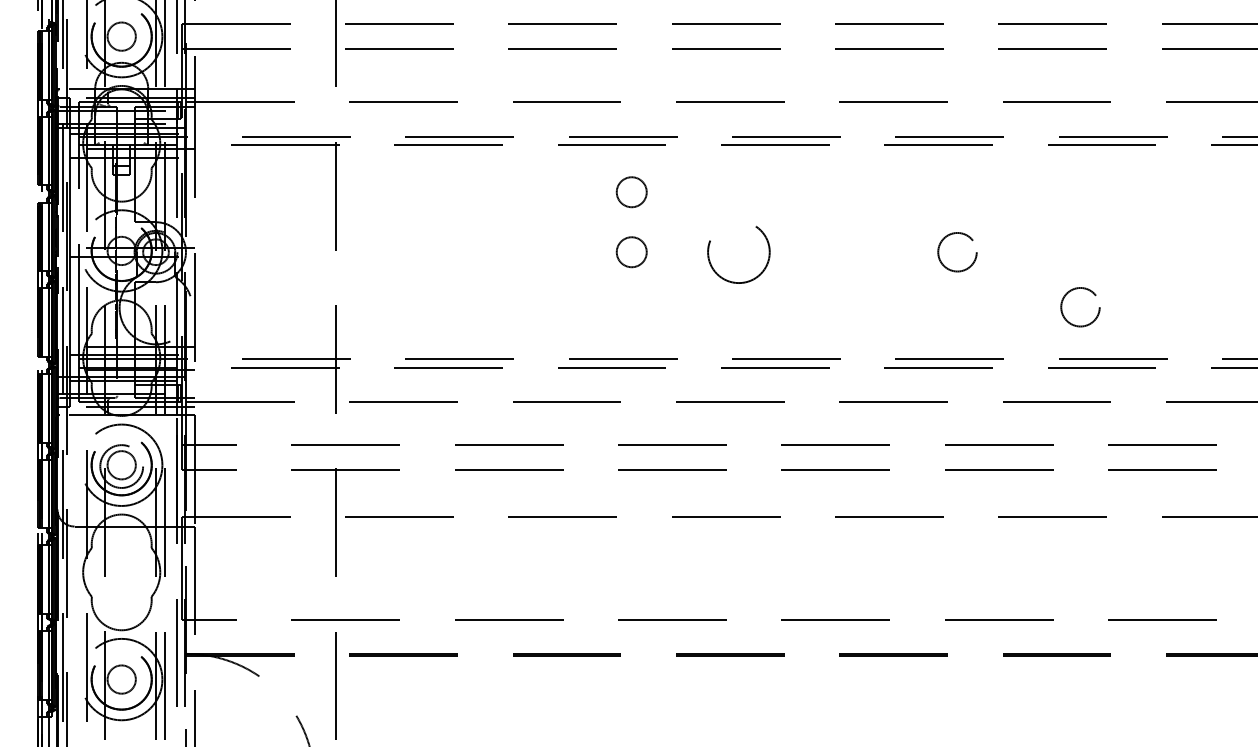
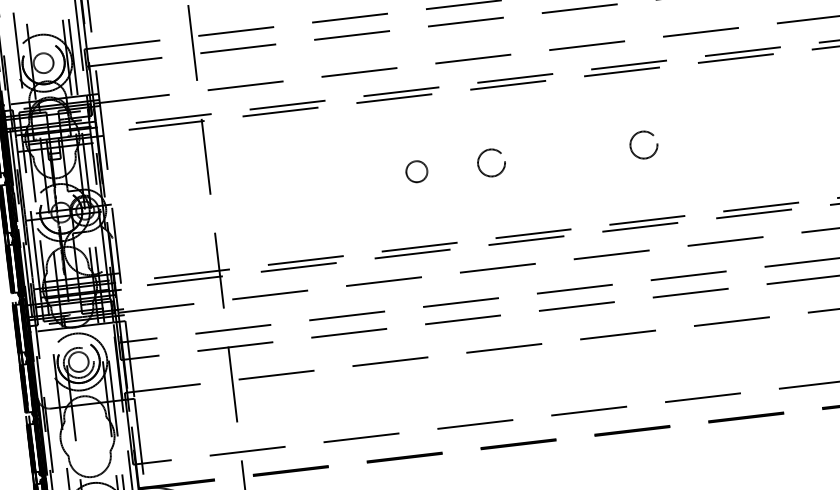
circle: (631, 192) -> (411, 130), removed
circle: (738, 251) -> (491, 162), size x0.62
circle: (1080, 307) -> (734, 173), removed

